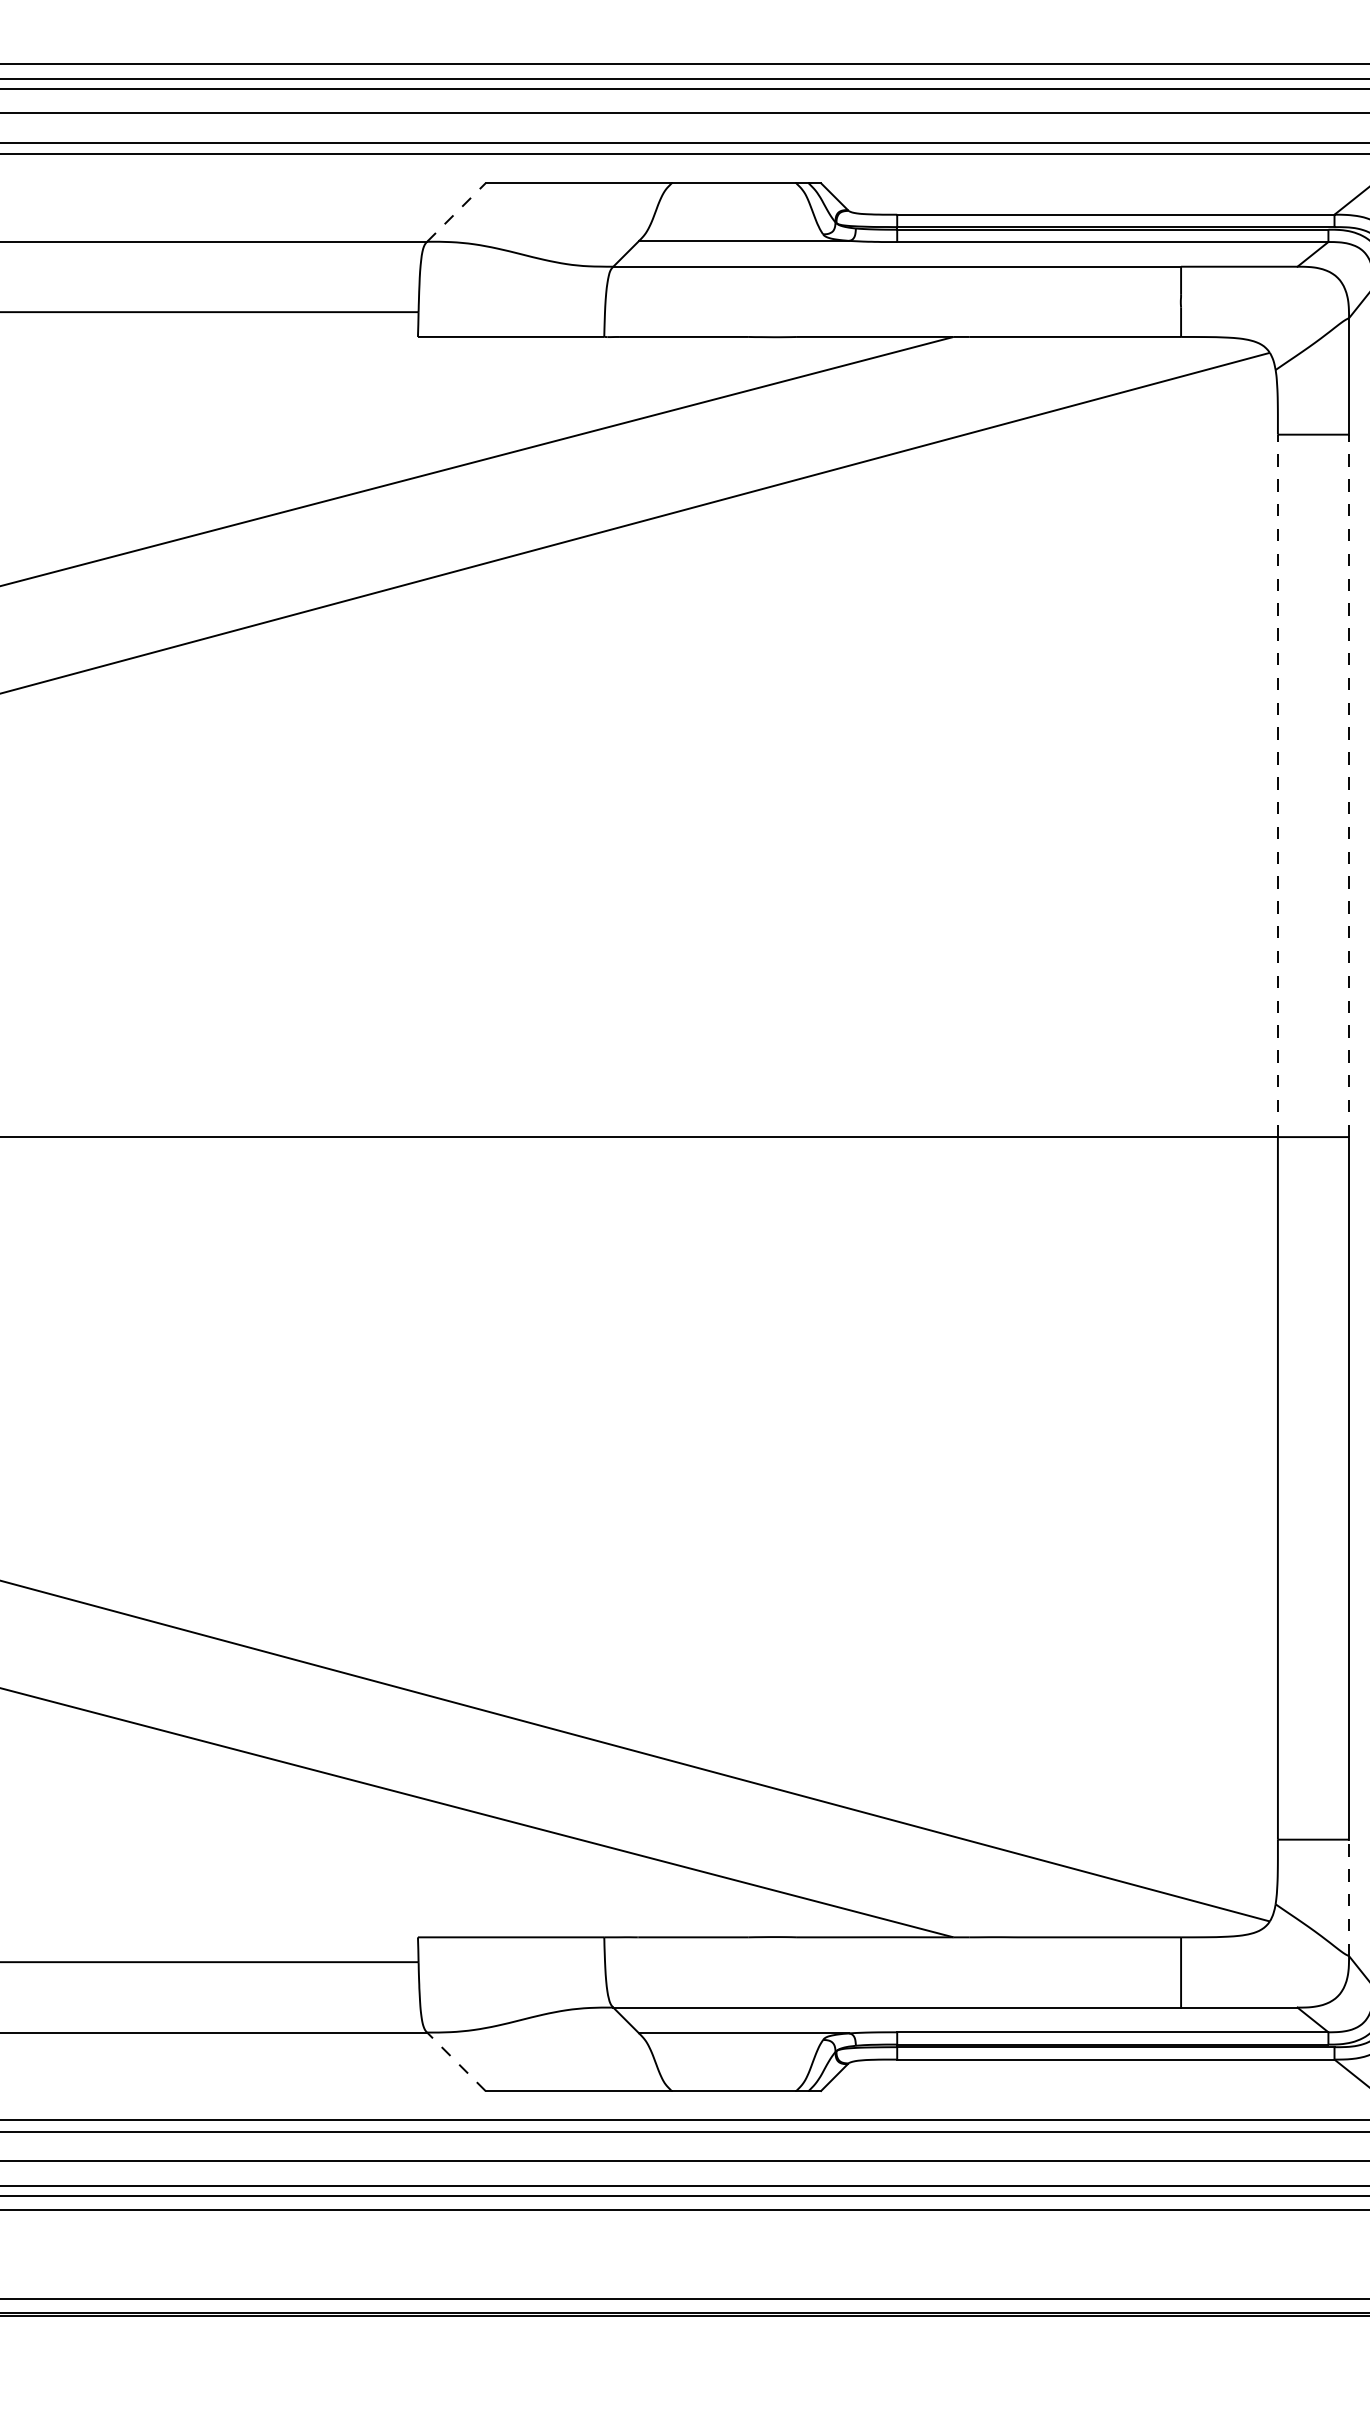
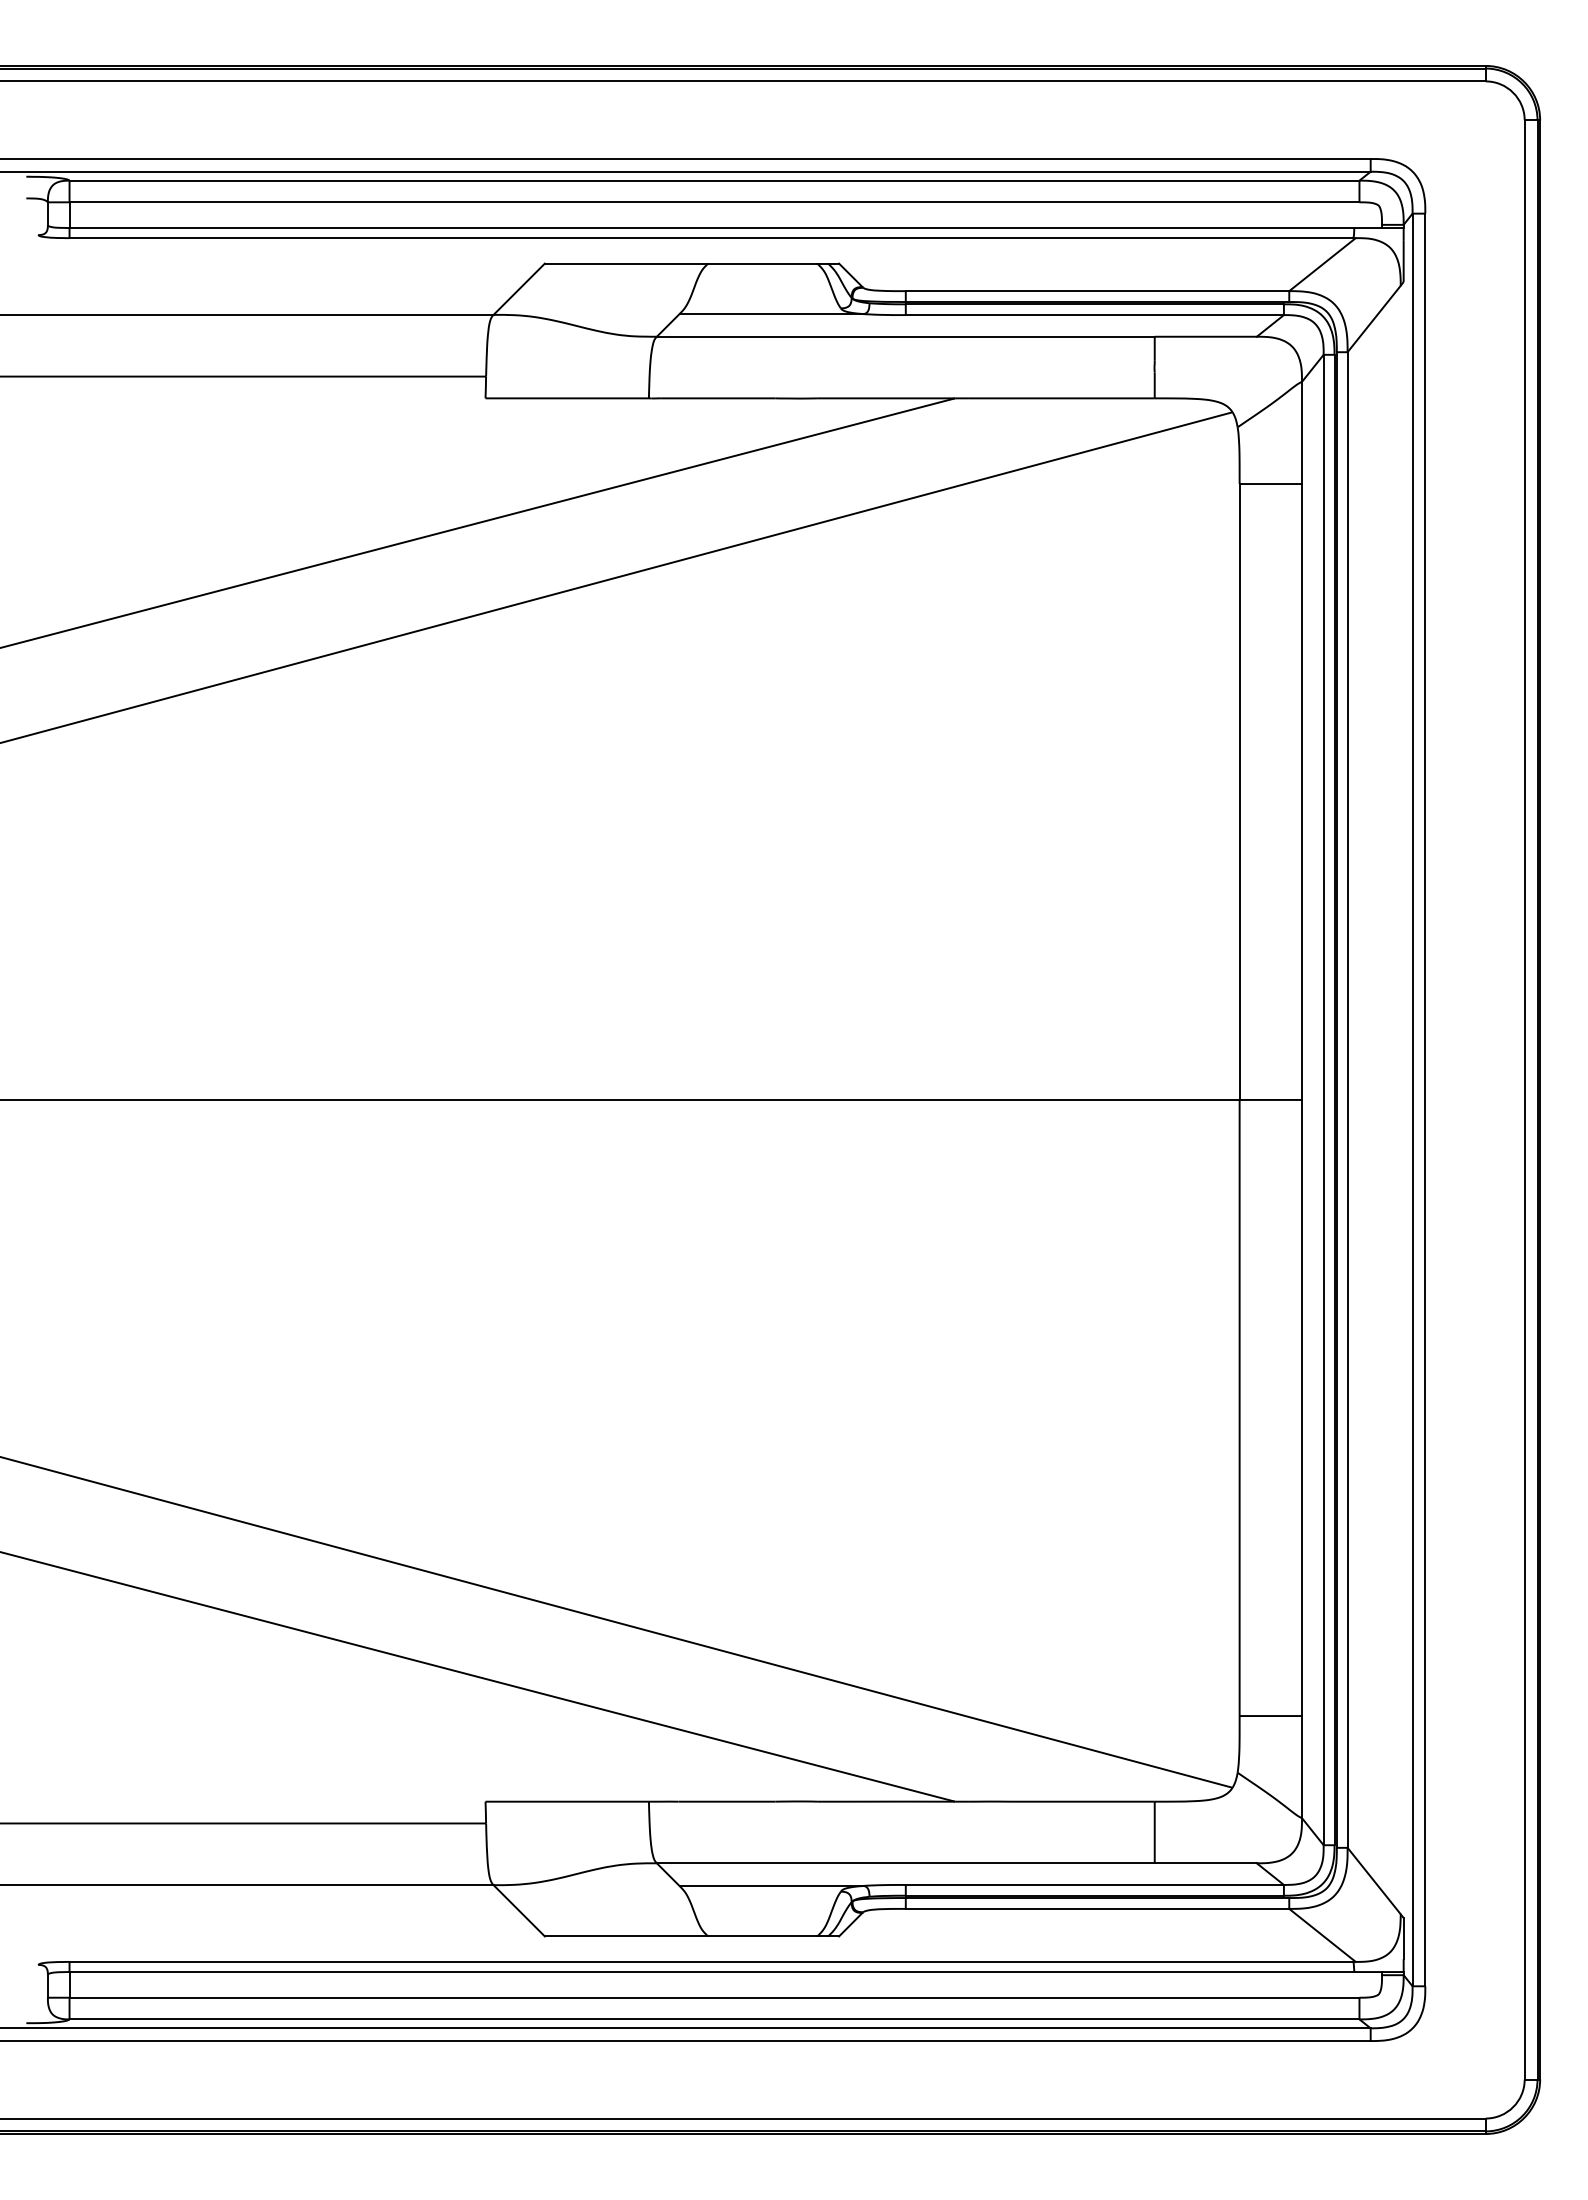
line: (456, 211) -> (519, 288), dashed -> solid
line: (1277, 786) -> (1239, 792), dashed -> solid
line: (1349, 786) -> (1302, 792), dashed -> solid
line: (1349, 1897) -> (1302, 1766), dashed -> solid
line: (455, 2061) -> (518, 1910), dashed -> solid

